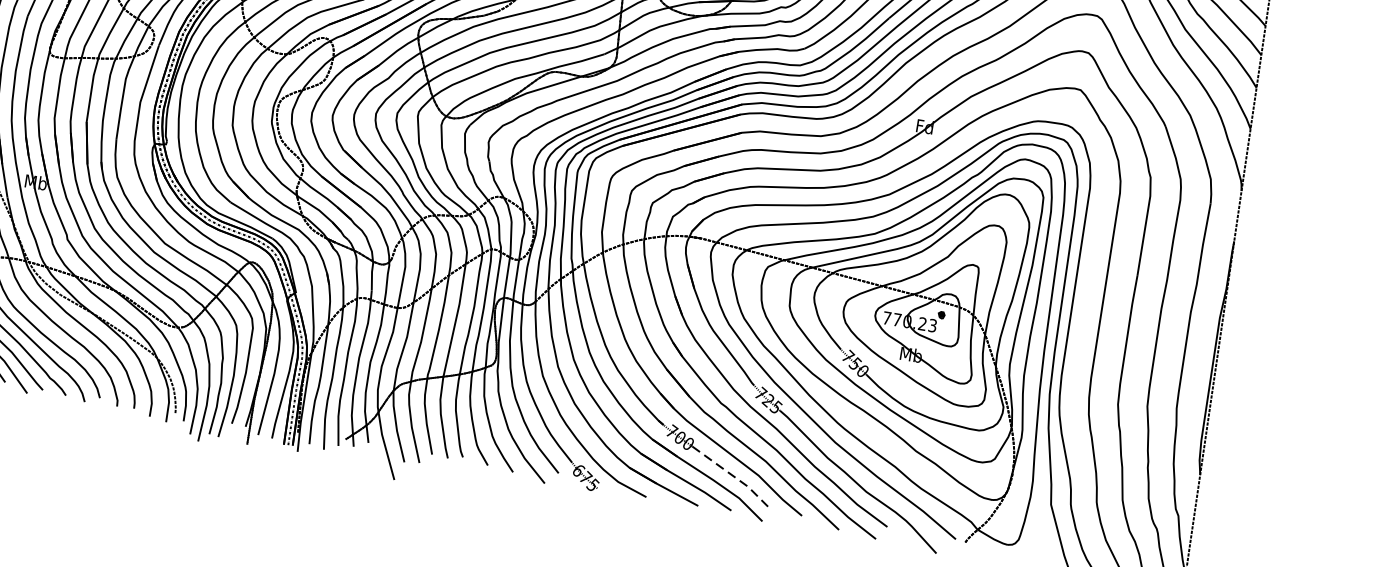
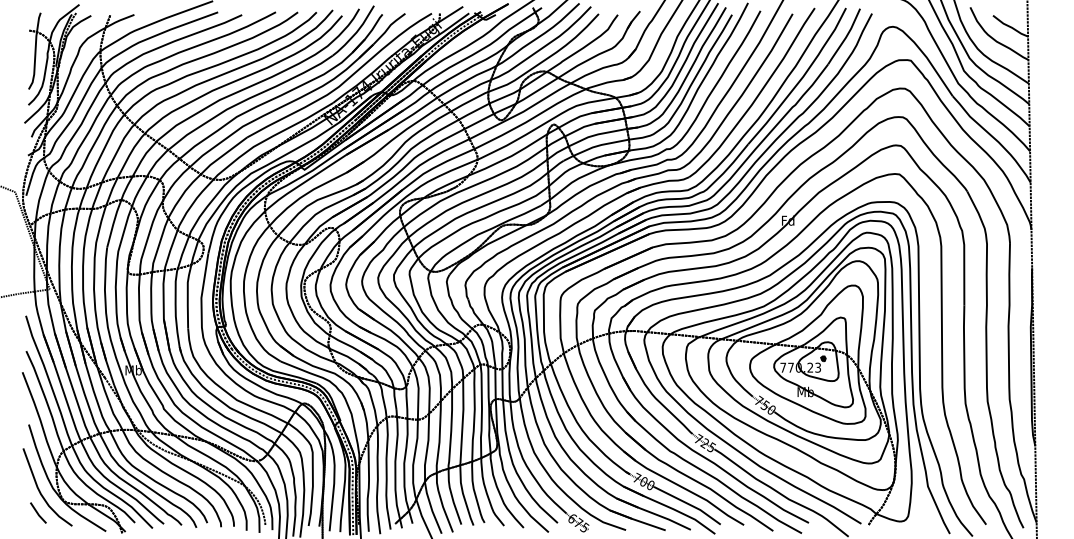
line: (735, 477) -> (689, 504), dashed -> solid

